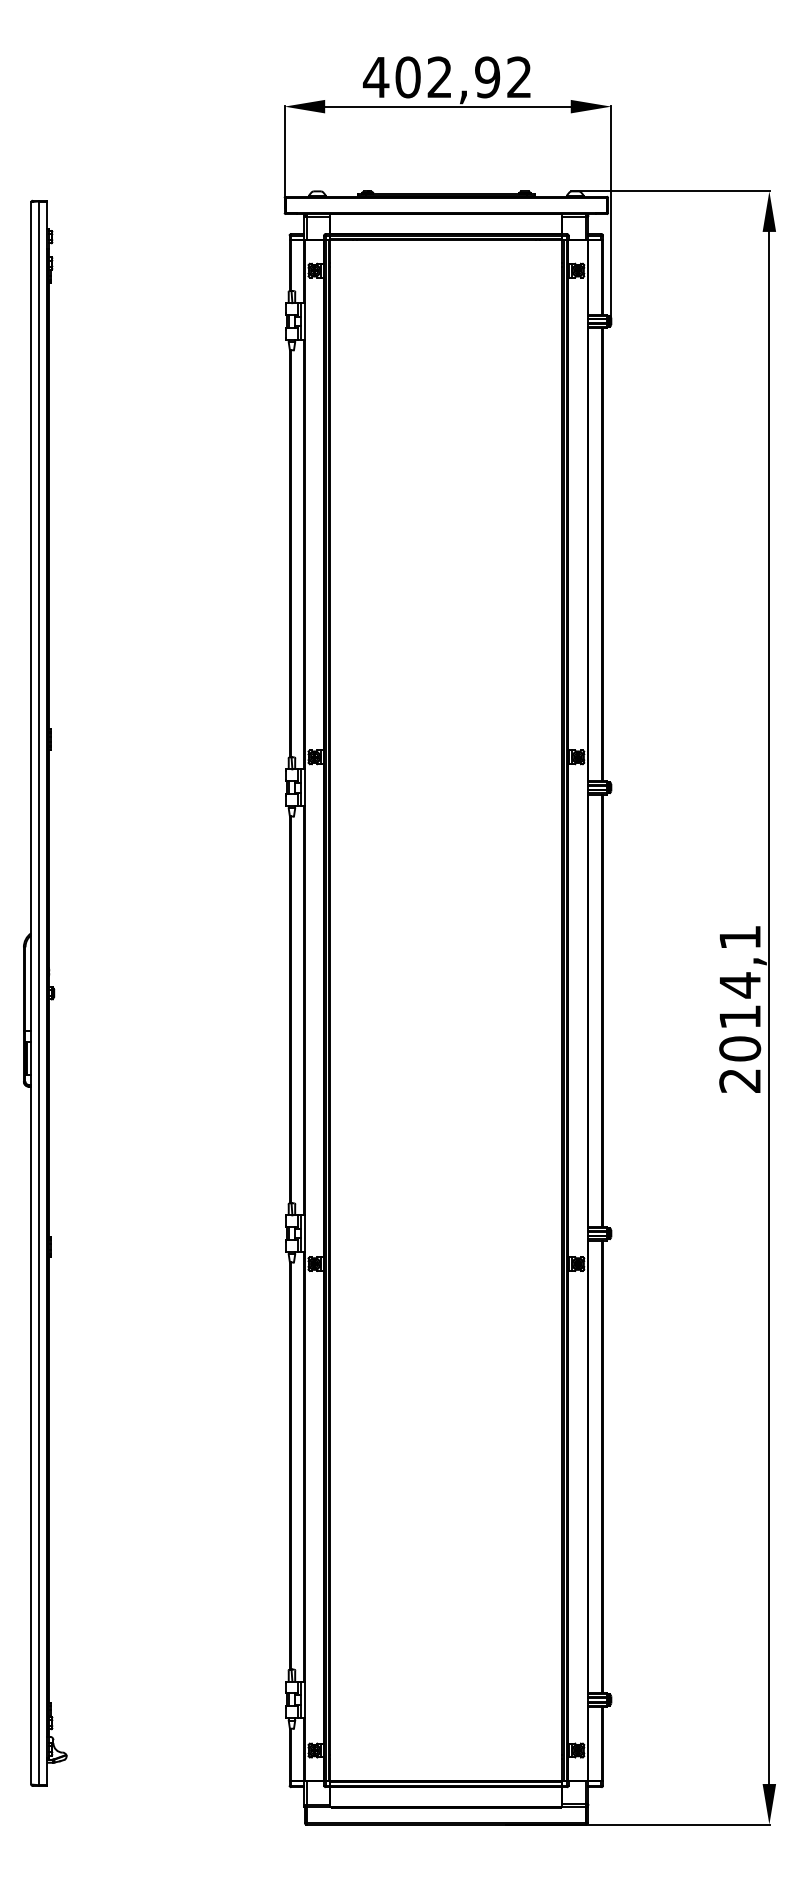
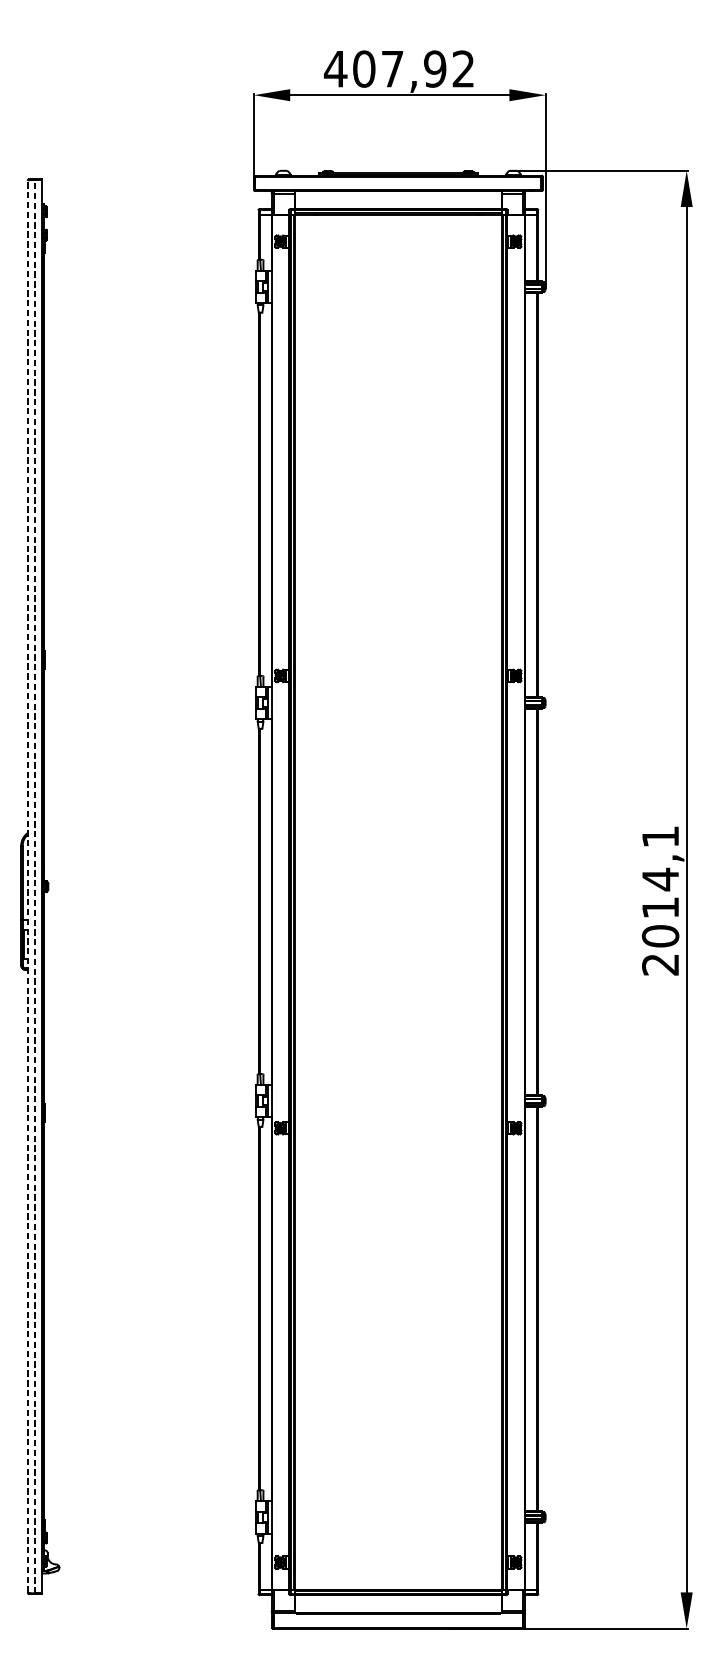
text: (439, 76) -> (392, 68), 402,92 -> 407,92
line: (31, 993) -> (28, 886), solid -> dashed
line: (38, 993) -> (34, 886), solid -> dashed

